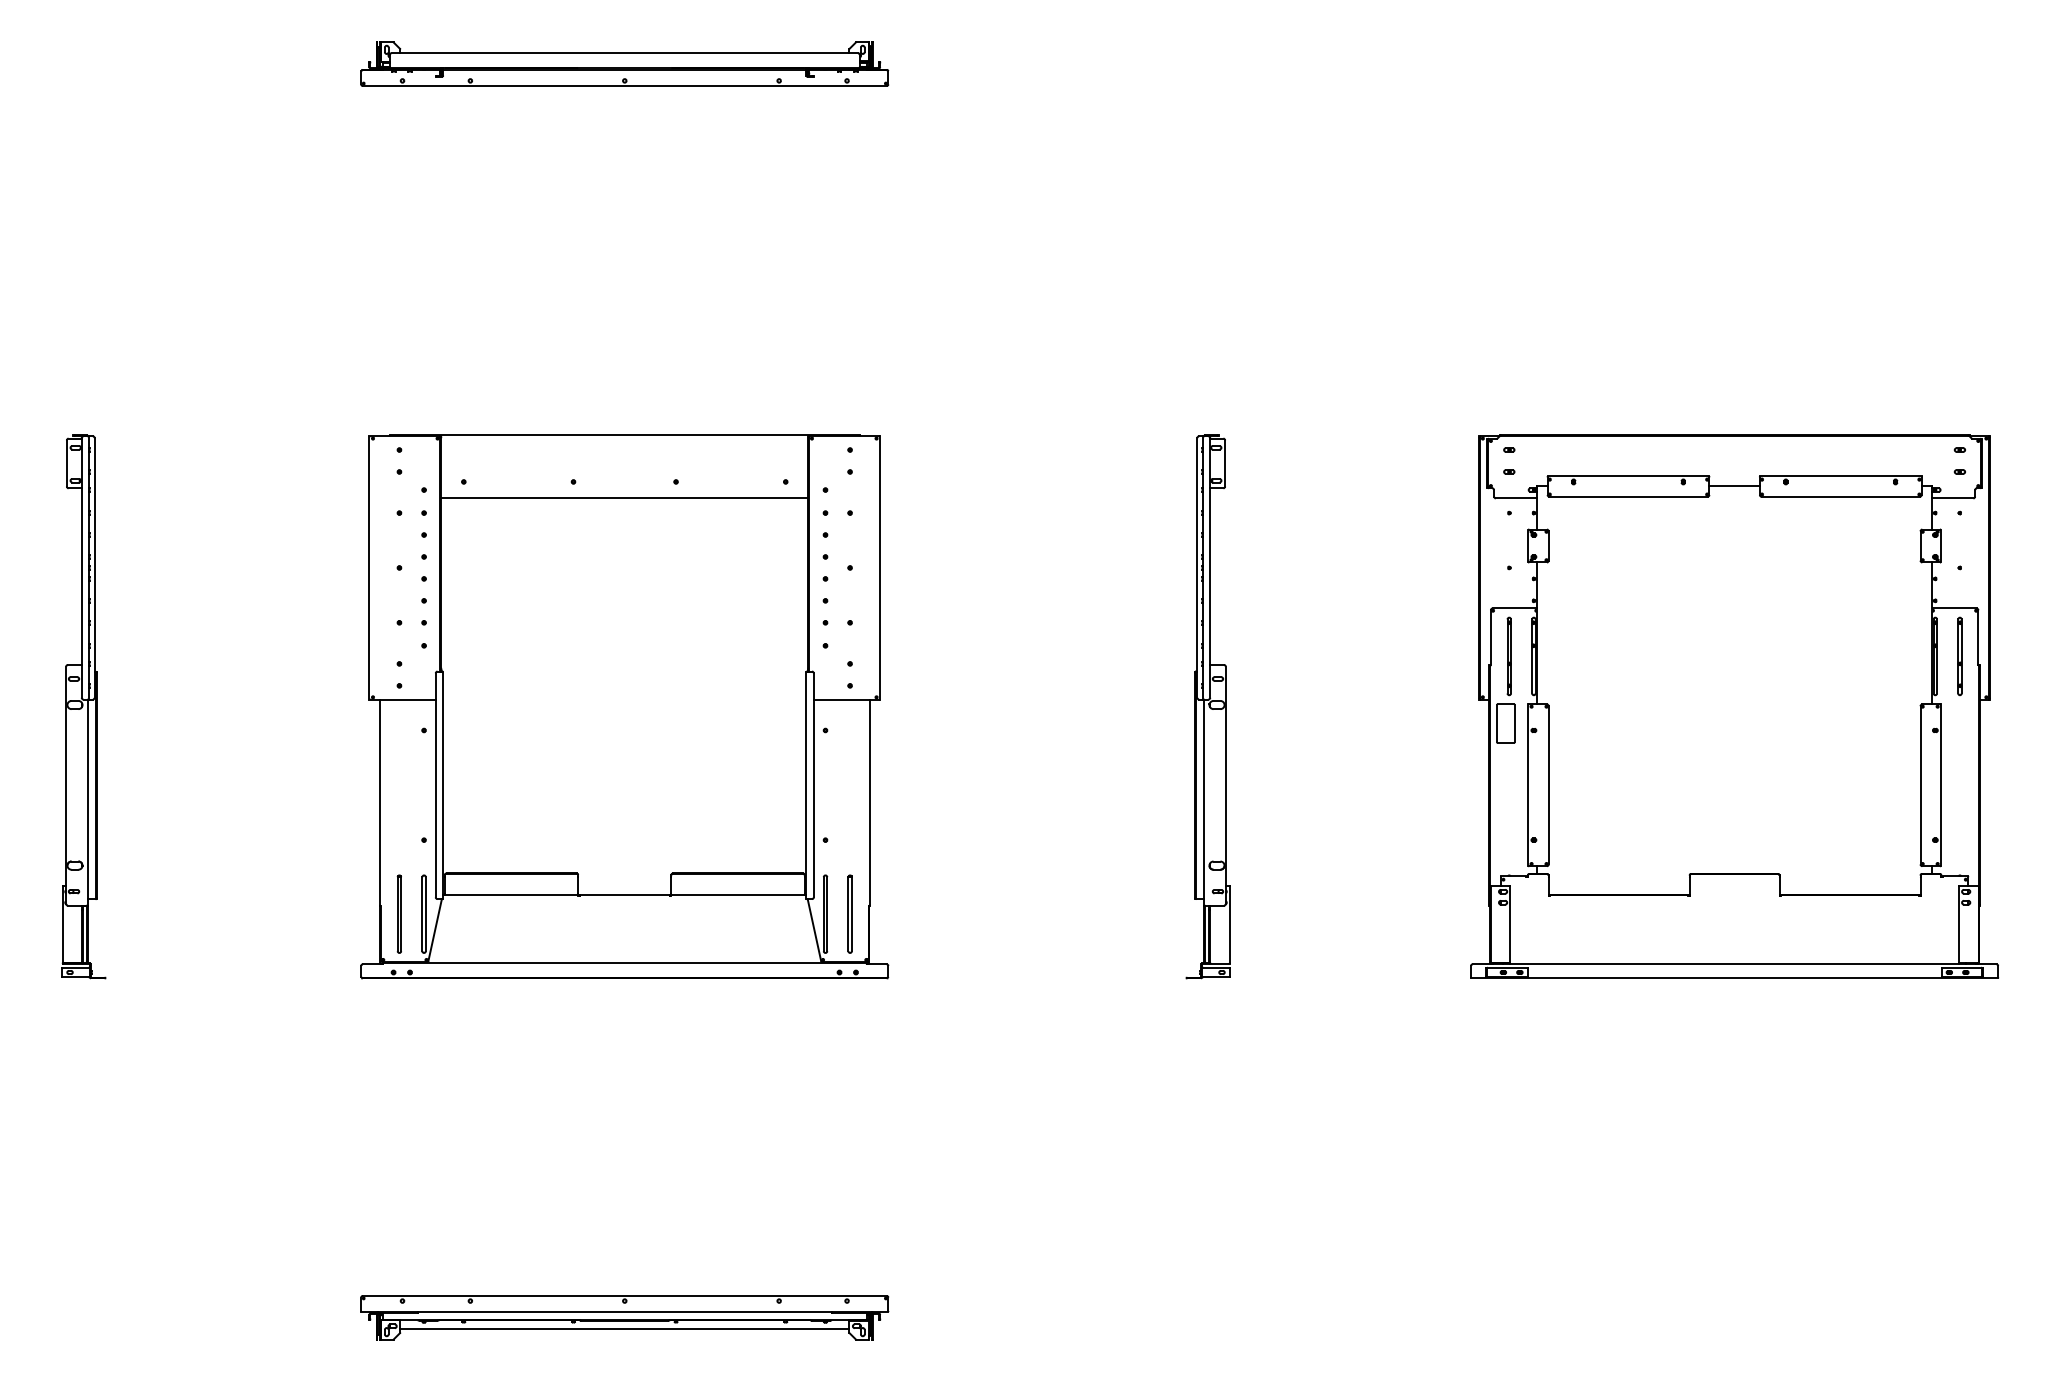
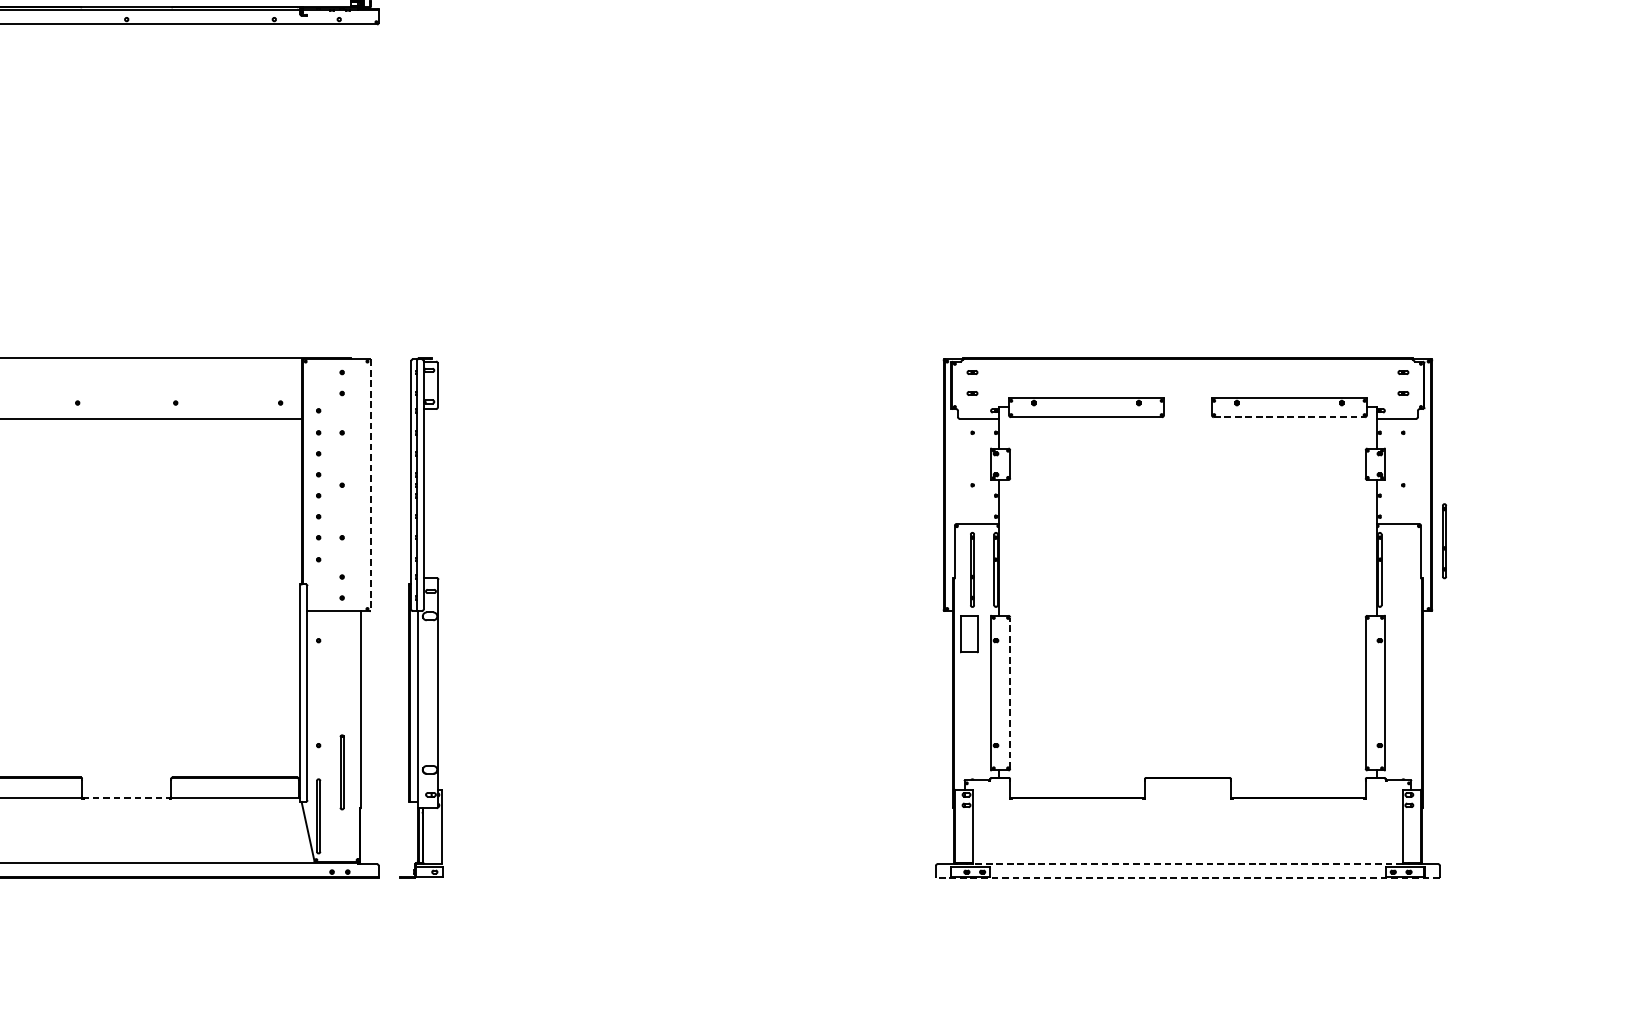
line: (1734, 486) -> (1187, 407), removed
line: (1841, 496) -> (1290, 416), solid -> dashed
line: (880, 567) -> (371, 484), solid -> dashed
part: (1959, 656) -> (1444, 541), moved
part: (1207, 706) -> (420, 617), moved
line: (1548, 784) -> (1009, 692), solid -> dashed
line: (624, 894) -> (126, 797), solid -> dashed
part: (849, 913) -> (341, 771), moved
line: (1734, 963) -> (1187, 863), solid -> dashed
line: (1734, 978) -> (1187, 877), solid -> dashed

